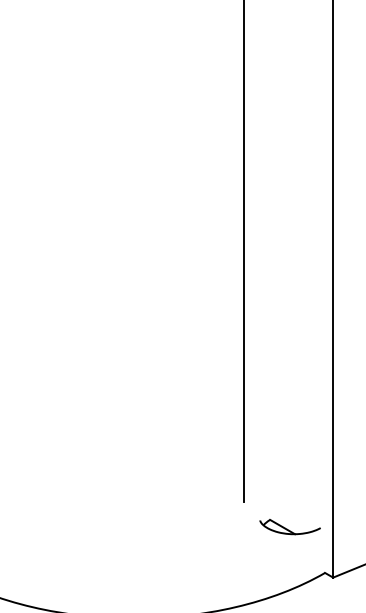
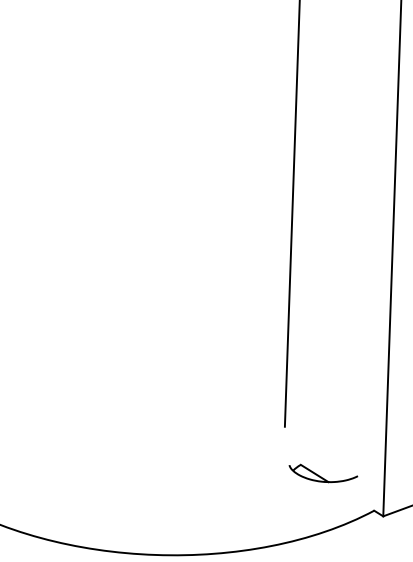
part: (289, 527) -> (322, 474), moved

